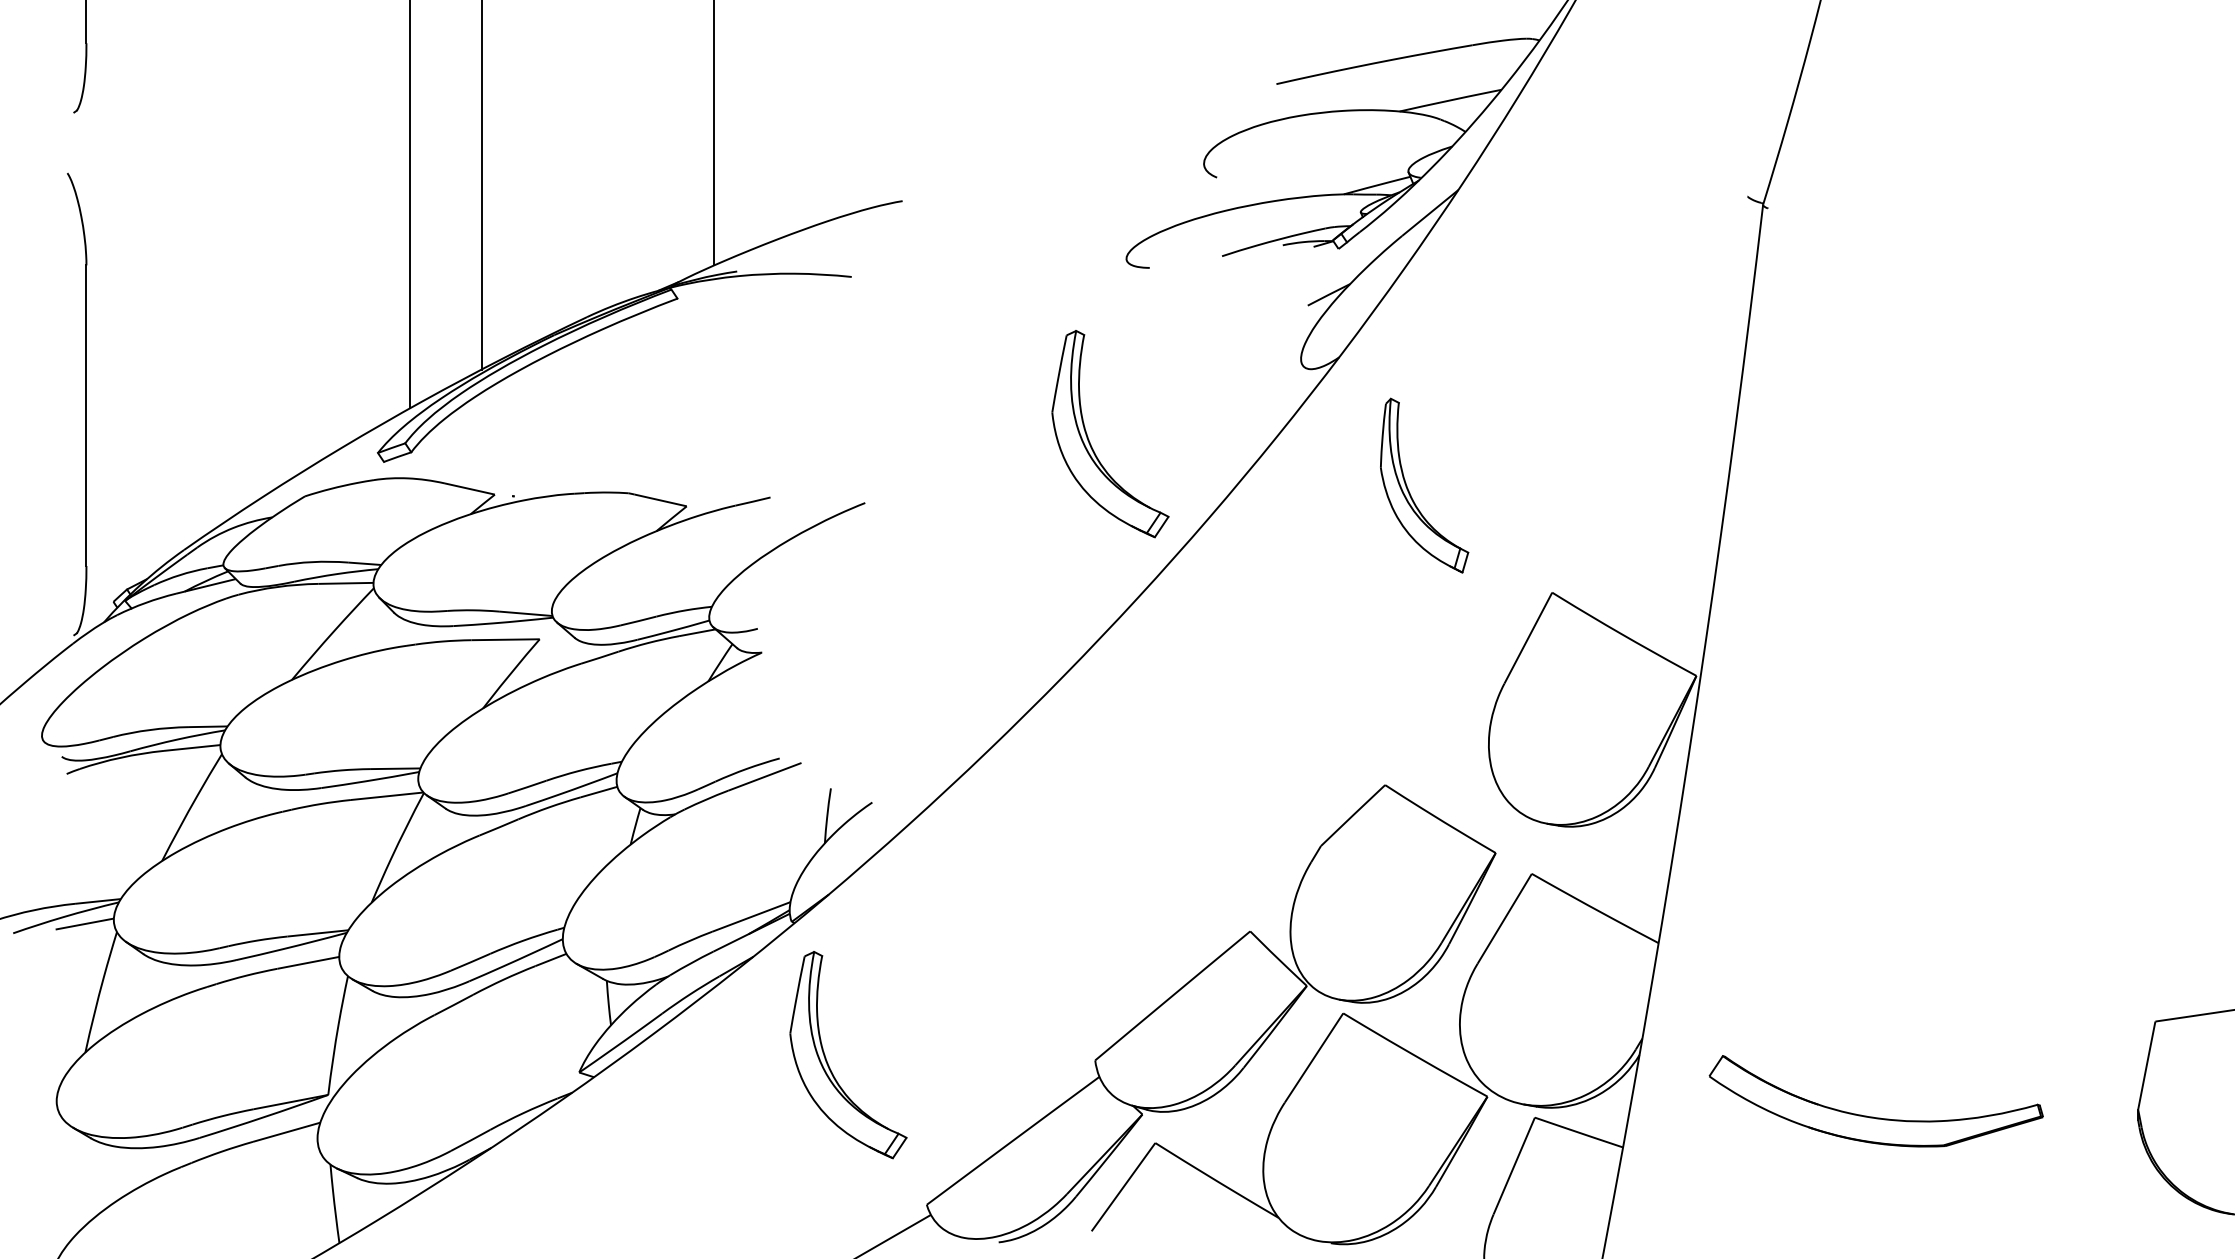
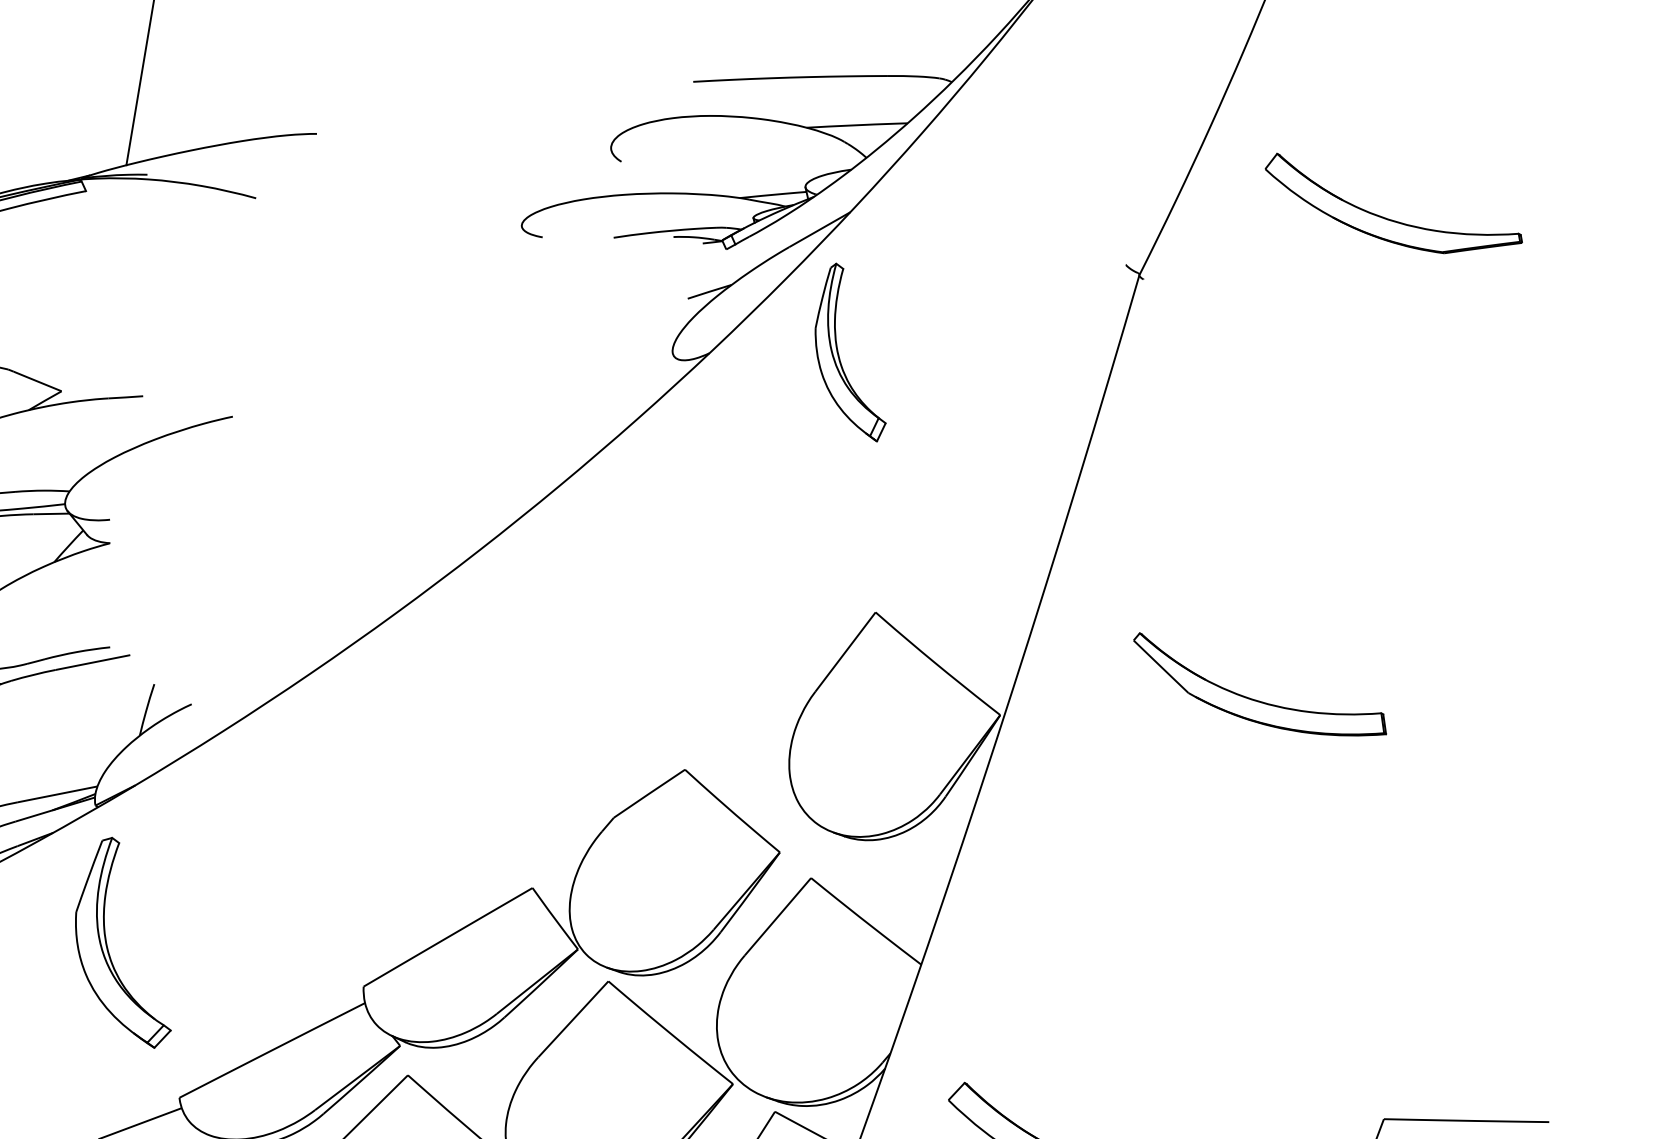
part: (2005, 104) -> (1387, 218), added
part: (1091, 444) -> (458, 396), removed
part: (1409, 490) -> (839, 354), moved
part: (1954, 616) -> (1256, 699), added

